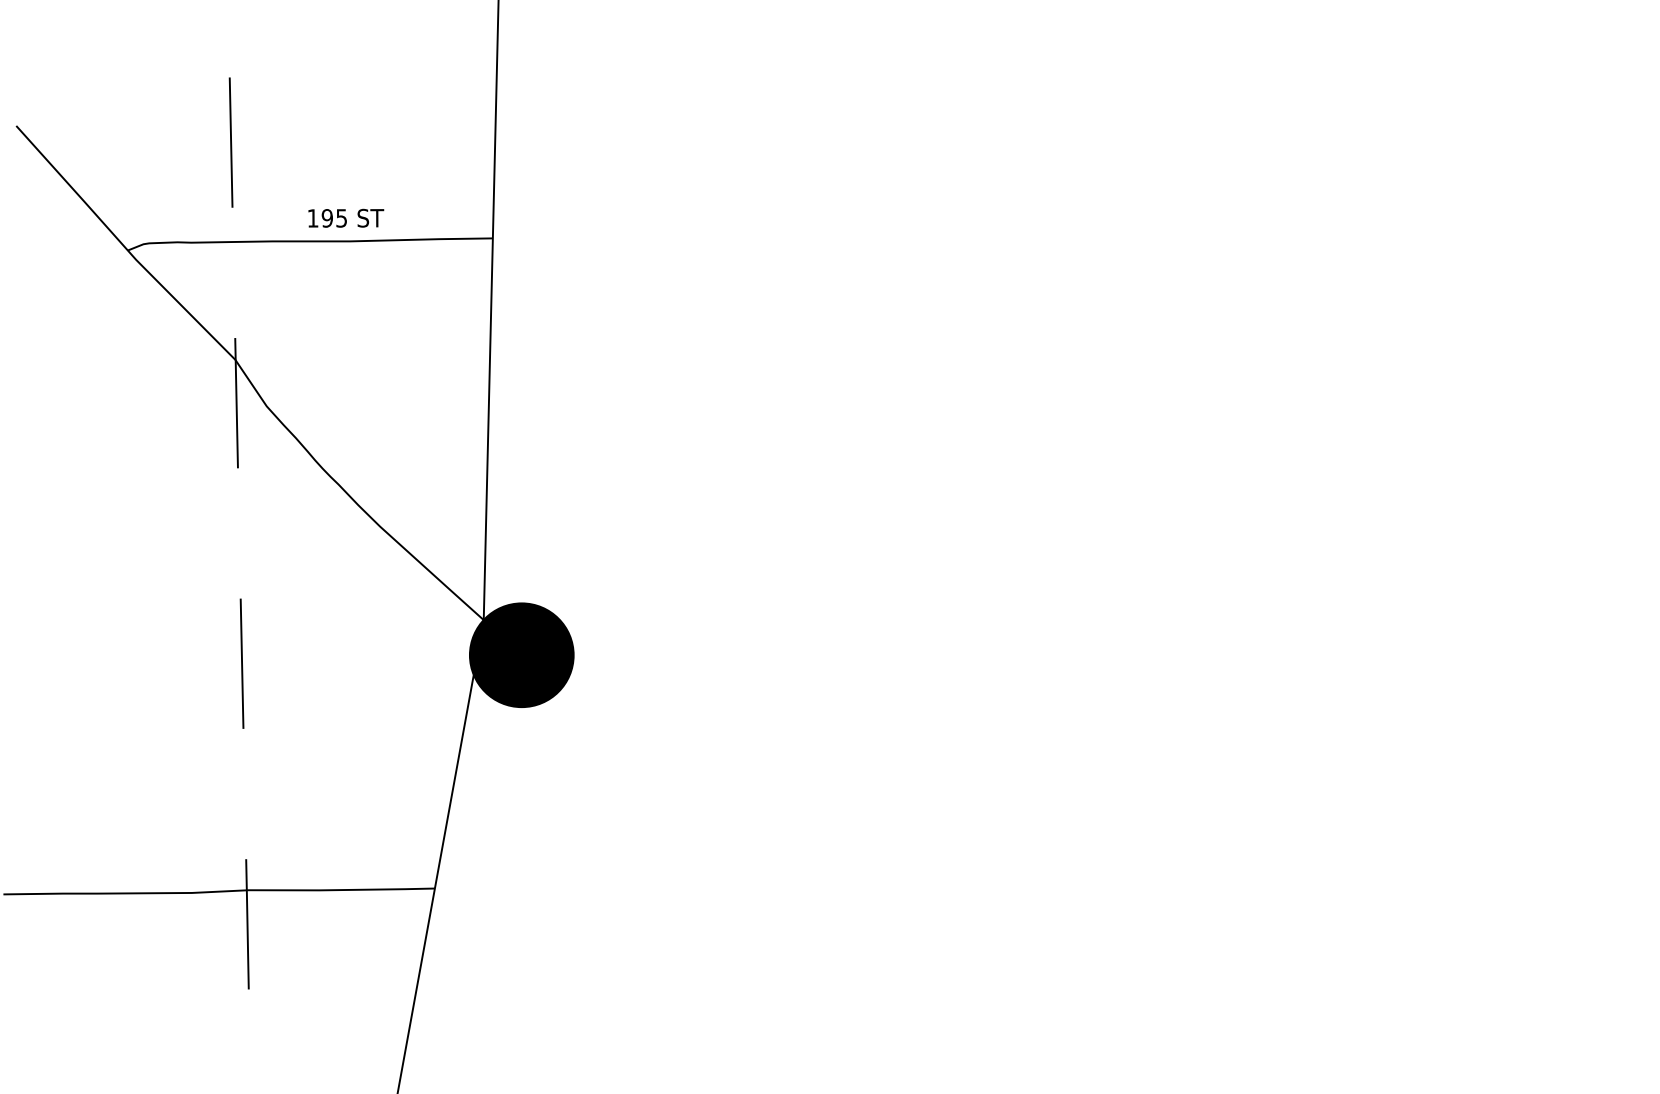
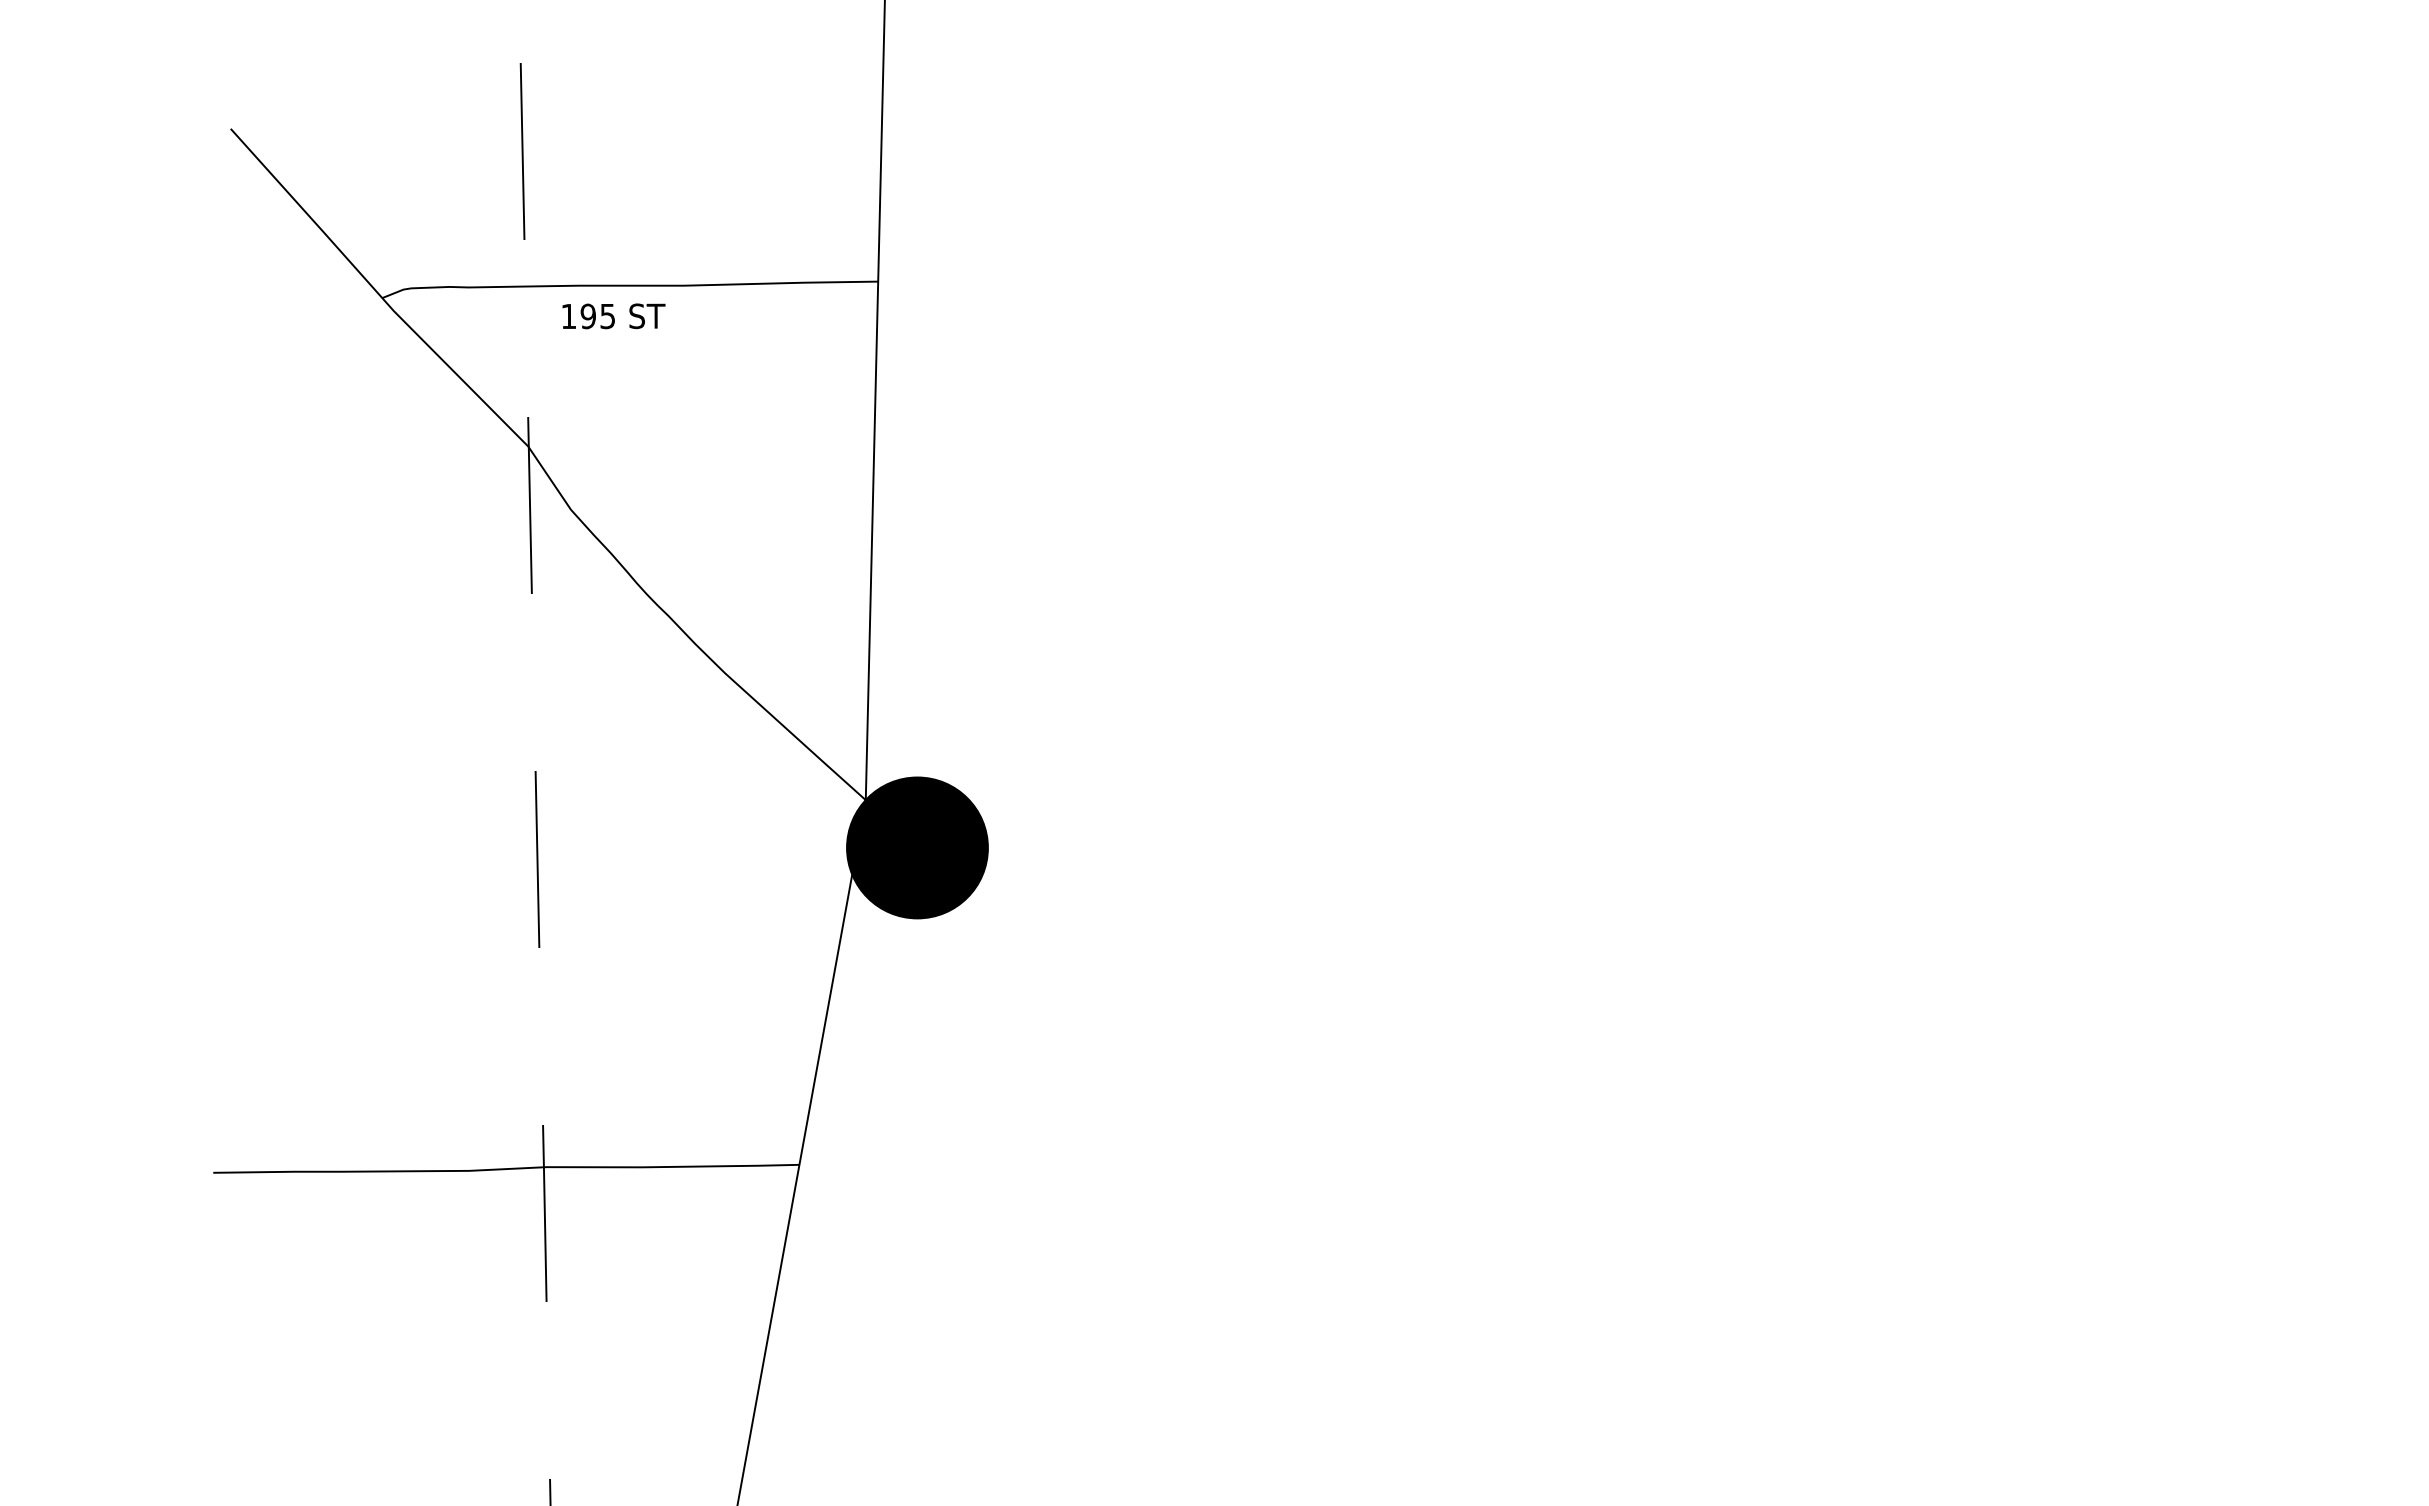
text: (345, 218) -> (613, 316), moved

